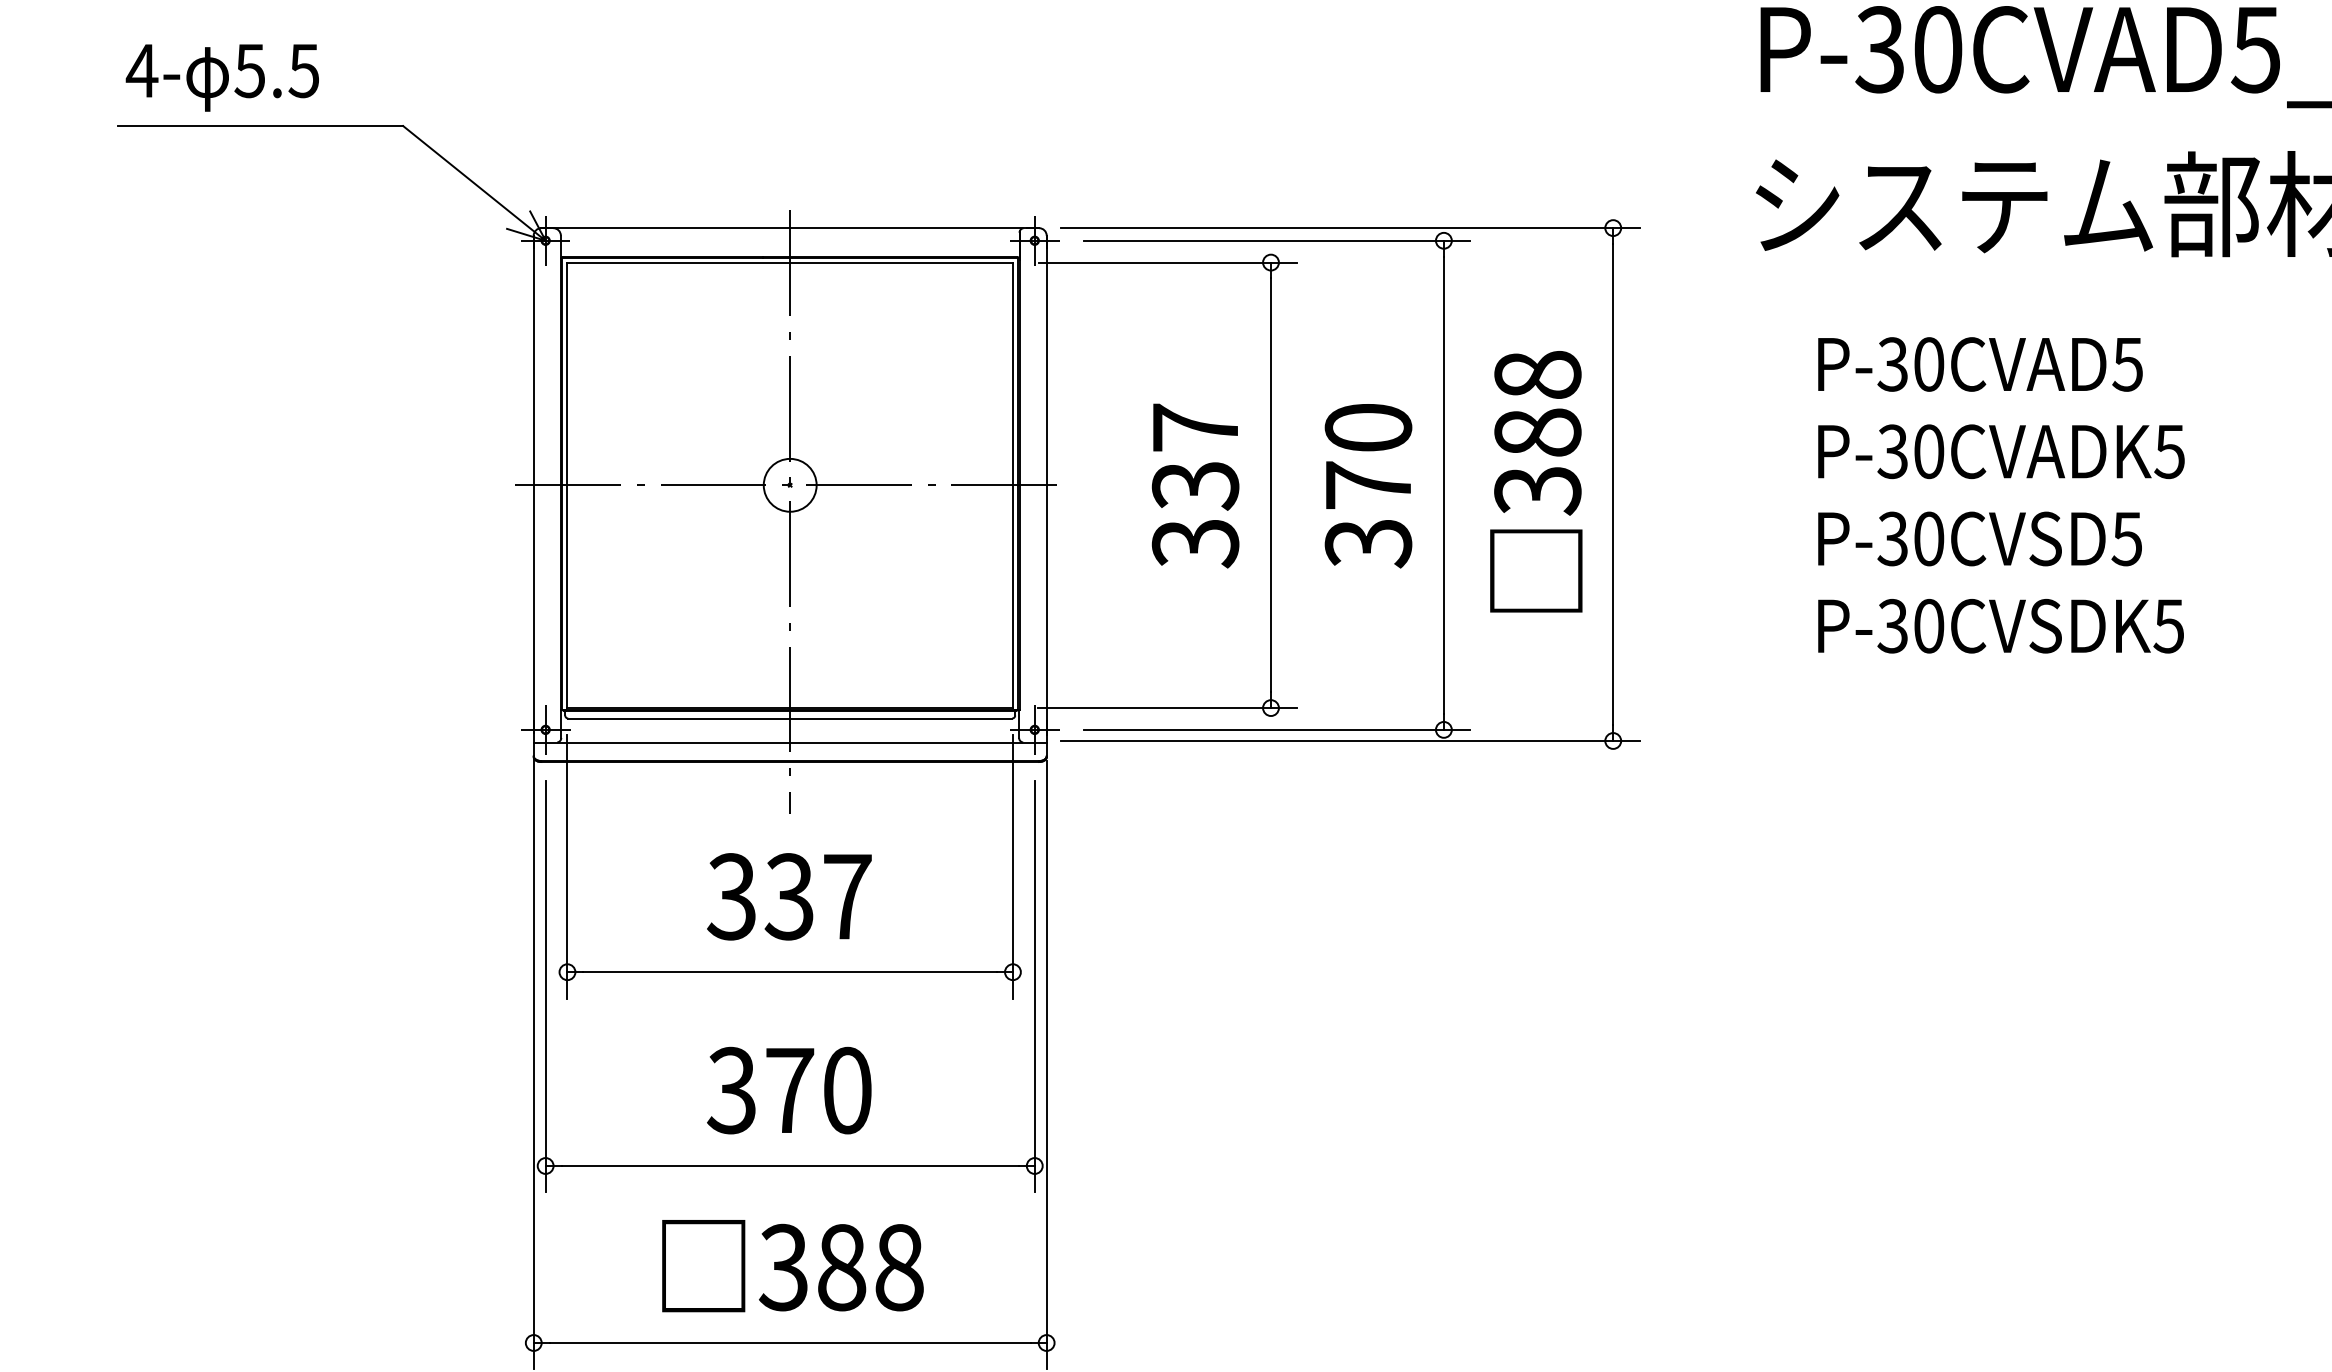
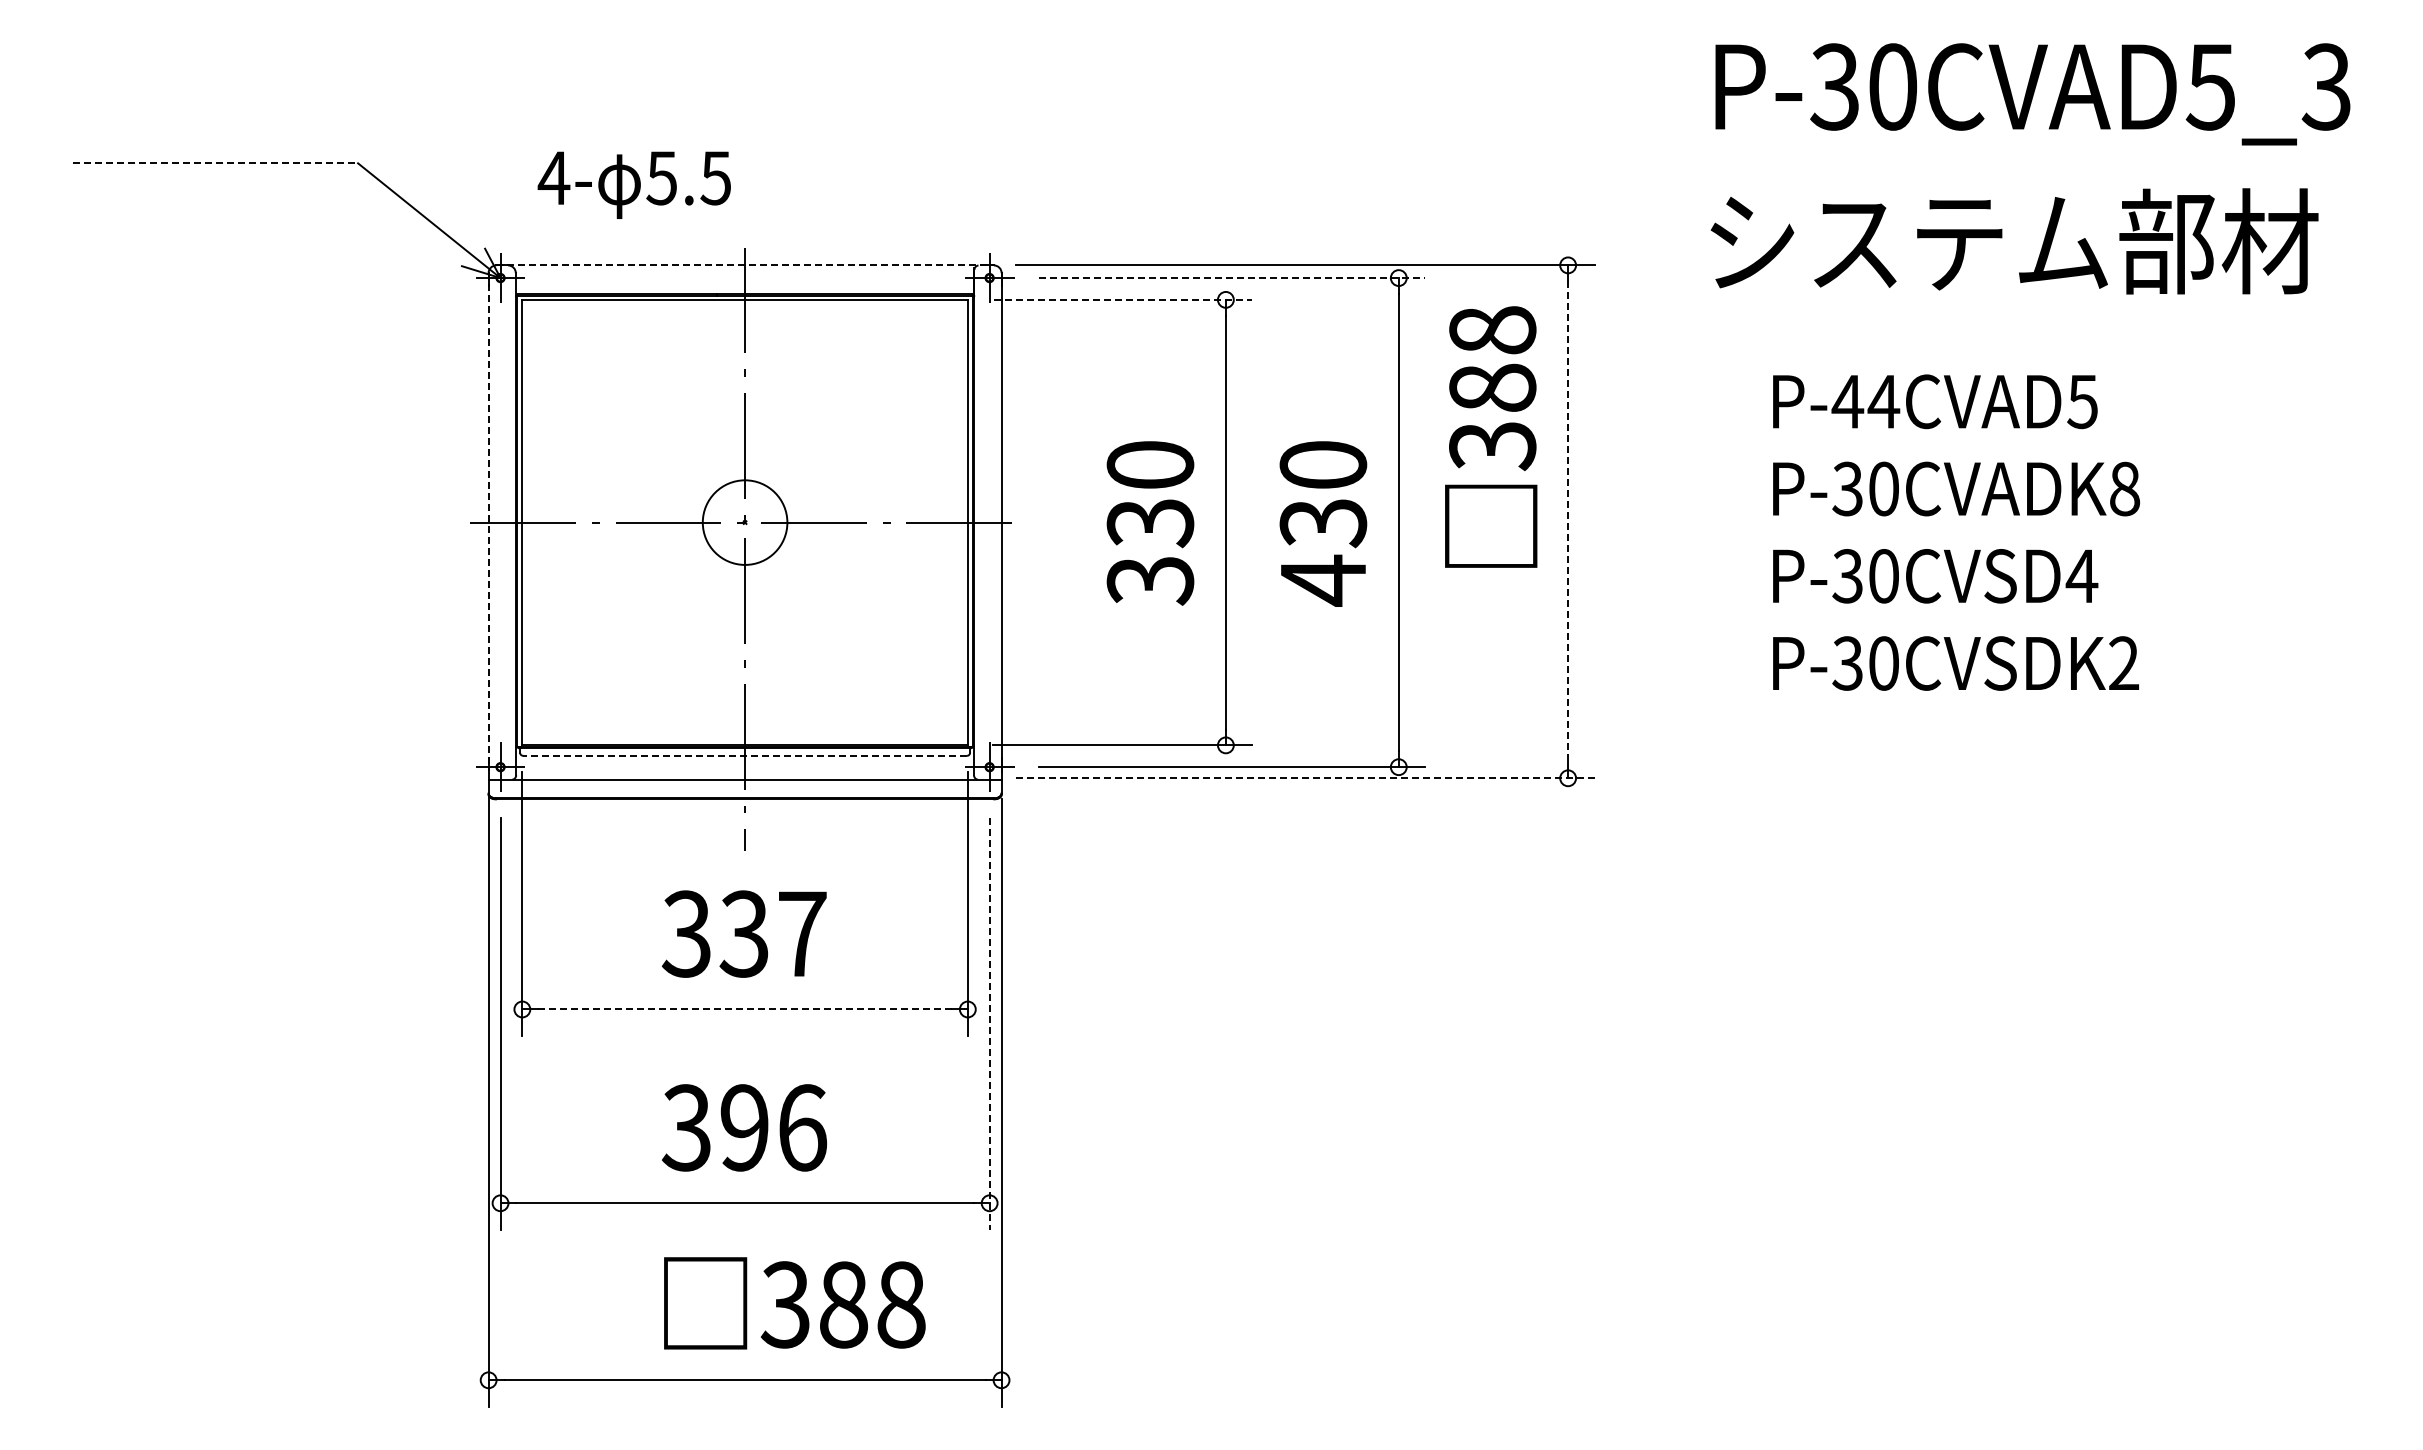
text: (221, 77) -> (633, 184), moved
line: (260, 126) -> (215, 163), solid -> dashed
line: (790, 228) -> (745, 265), solid -> dashed
line: (1277, 241) -> (1232, 278), solid -> dashed
line: (1168, 262) -> (1123, 299), solid -> dashed
text: (1910, 364) -> (1865, 401), P-30CVAD5 -> P-44CVAD5
text: (1195, 427) -> (1150, 464), 337 -> 330
text: (2169, 451) -> (2124, 488), P-30CVADK5 -> P-30CVADK8
text: (1536, 481) -> (1491, 436), moved
line: (533, 484) -> (488, 521), solid -> dashed
line: (1613, 484) -> (1568, 521), solid -> dashed
circle: (789, 485) -> (744, 522), size x1.6
text: (1368, 515) -> (1323, 552), 370 -> 430
text: (2126, 539) -> (2081, 576), P-30CVSD5 -> P-30CVSD4
text: (2168, 626) -> (2123, 663), P-30CVSDK5 -> P-30CVSDK2
line: (790, 718) -> (745, 755), solid -> dashed
line: (1350, 741) -> (1305, 778), solid -> dashed
line: (790, 972) -> (745, 1009), solid -> dashed
line: (1034, 987) -> (989, 1024), solid -> dashed
text: (818, 1090) -> (773, 1127), 370 -> 396
text: (792, 1266) -> (794, 1303), moved

